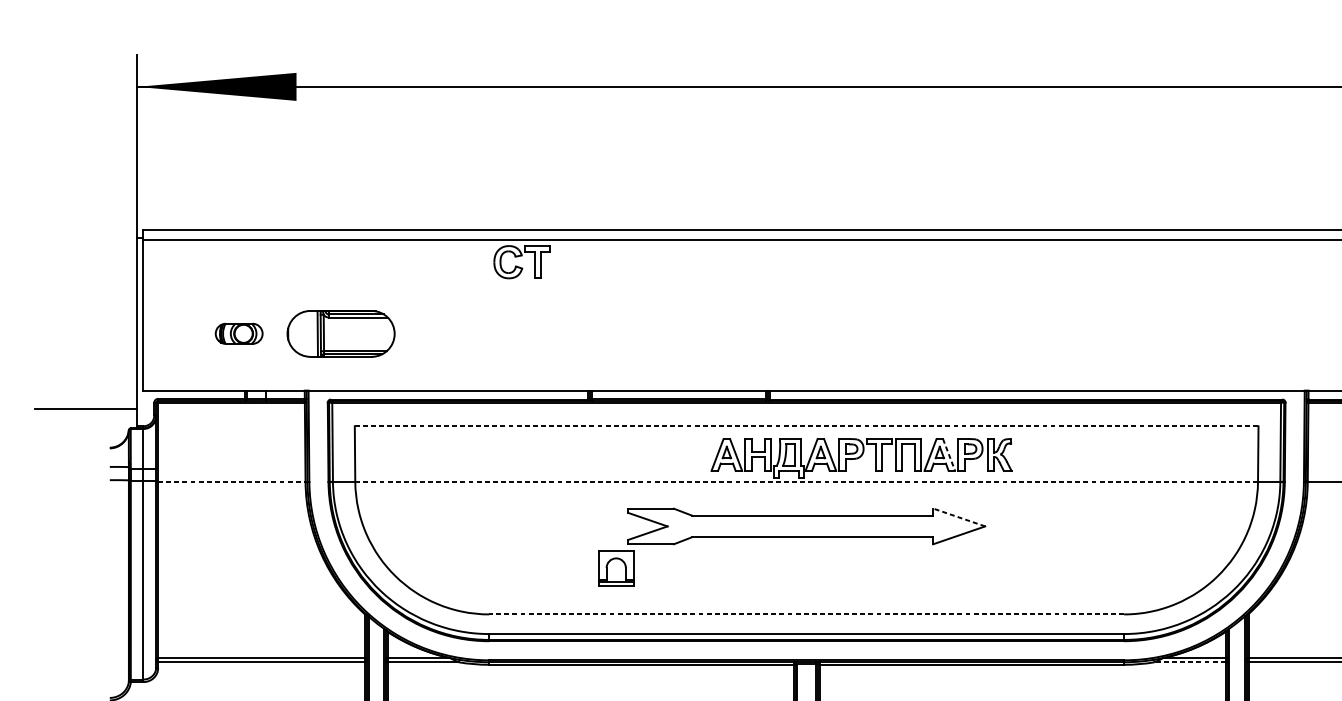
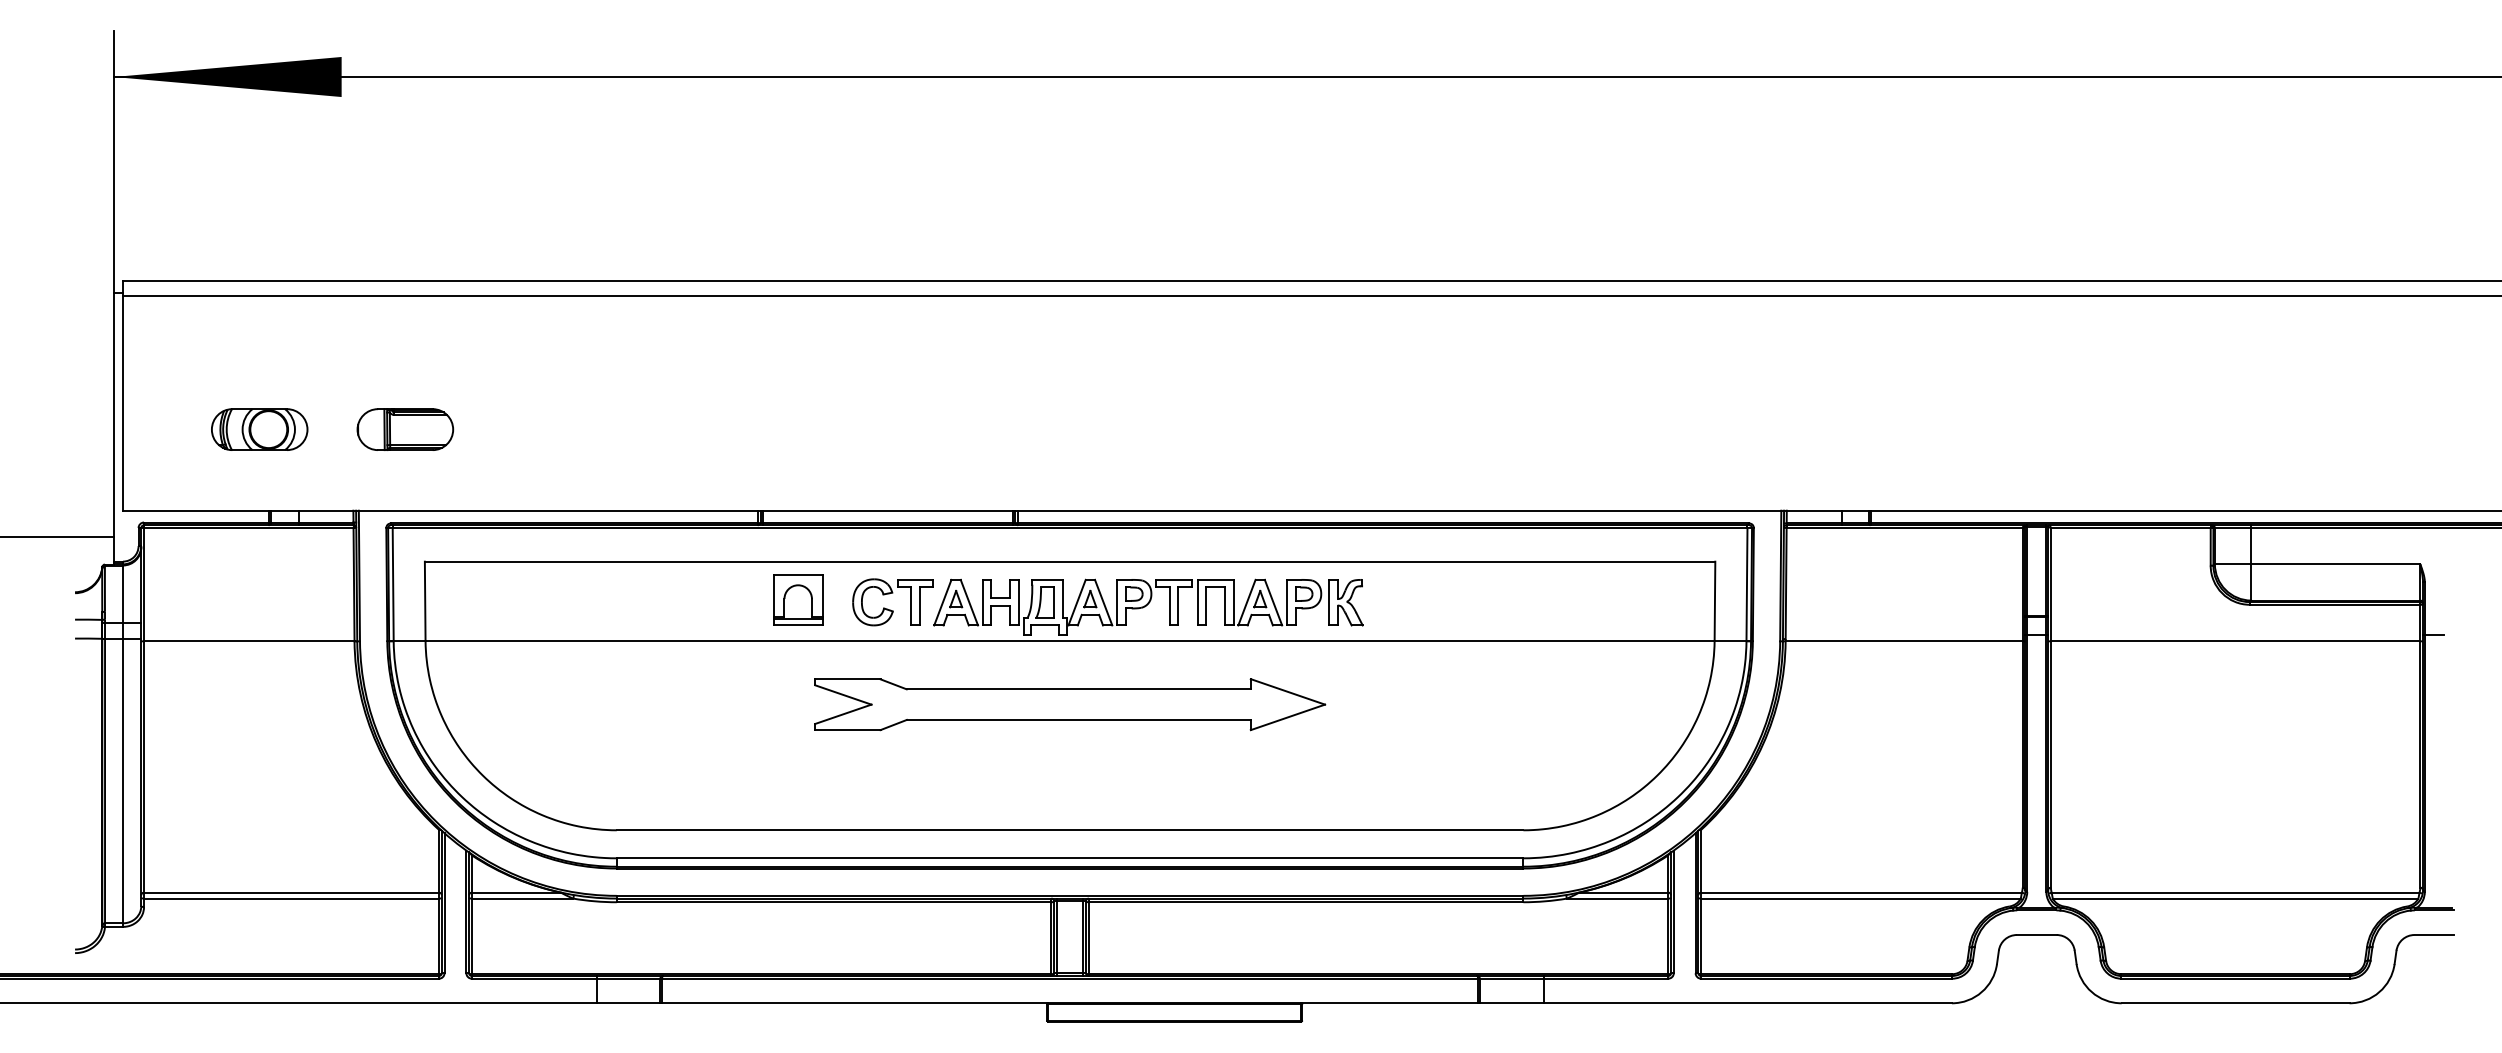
part: (520, 267) -> (890, 609), moved
part: (238, 333) -> (259, 429), size x1.43
part: (341, 333) -> (405, 429), size x0.62
line: (806, 426) -> (1070, 561), dashed -> solid
line: (949, 455) -> (1273, 603), dashed -> solid
line: (231, 482) -> (249, 641), dashed -> solid
line: (806, 482) -> (1070, 641), dashed -> solid
line: (958, 517) -> (1287, 691), dashed -> solid
part: (616, 568) -> (798, 599), moved
line: (806, 614) -> (1069, 830), dashed -> solid
line: (1190, 662) -> (1617, 898), dashed -> solid

